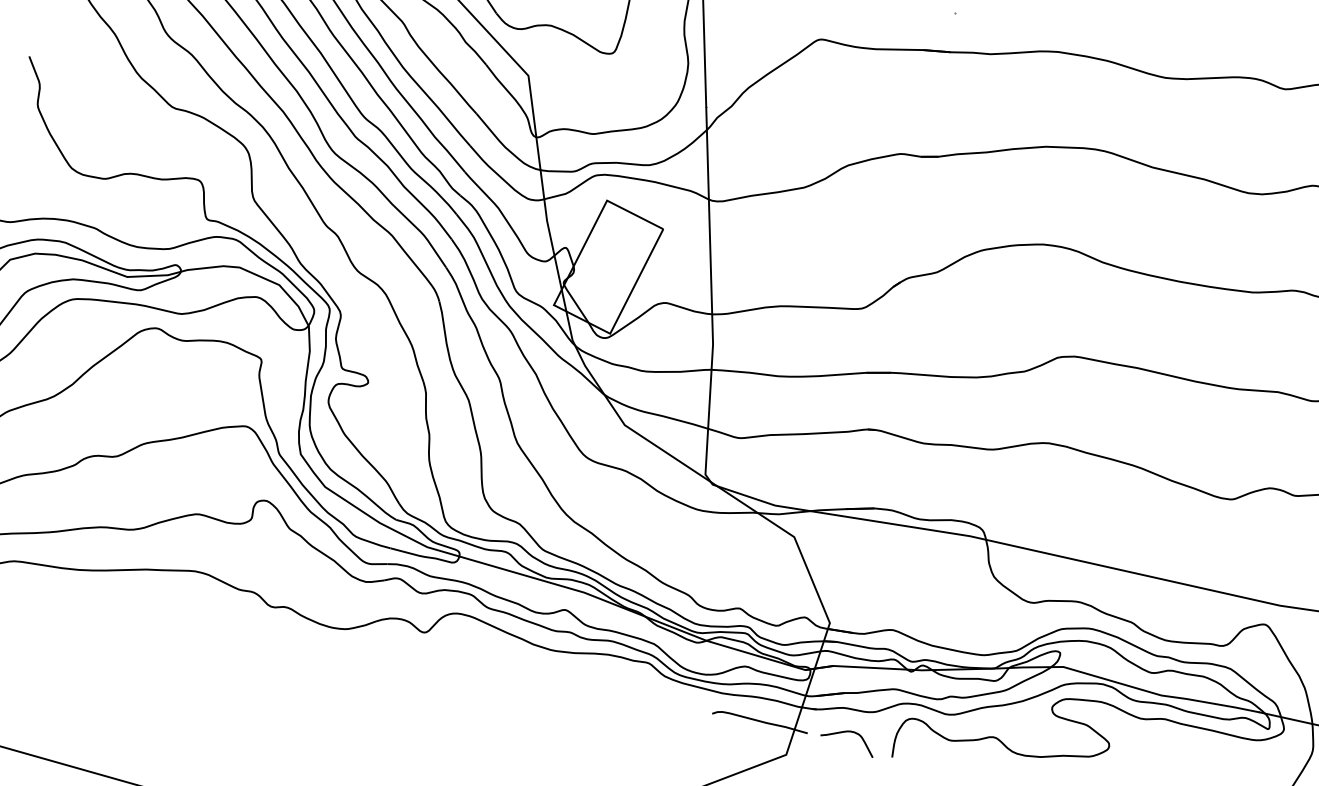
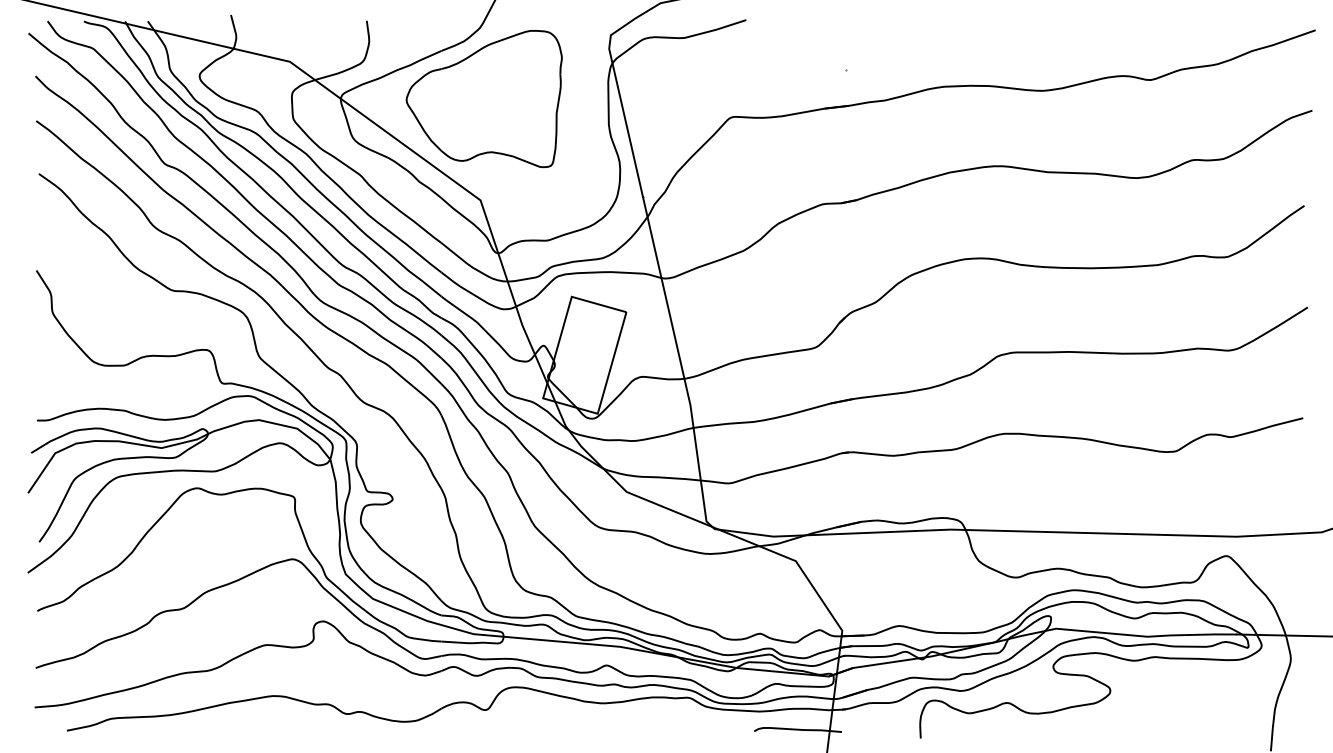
curve: (848, 732) -> (877, 724), removed

